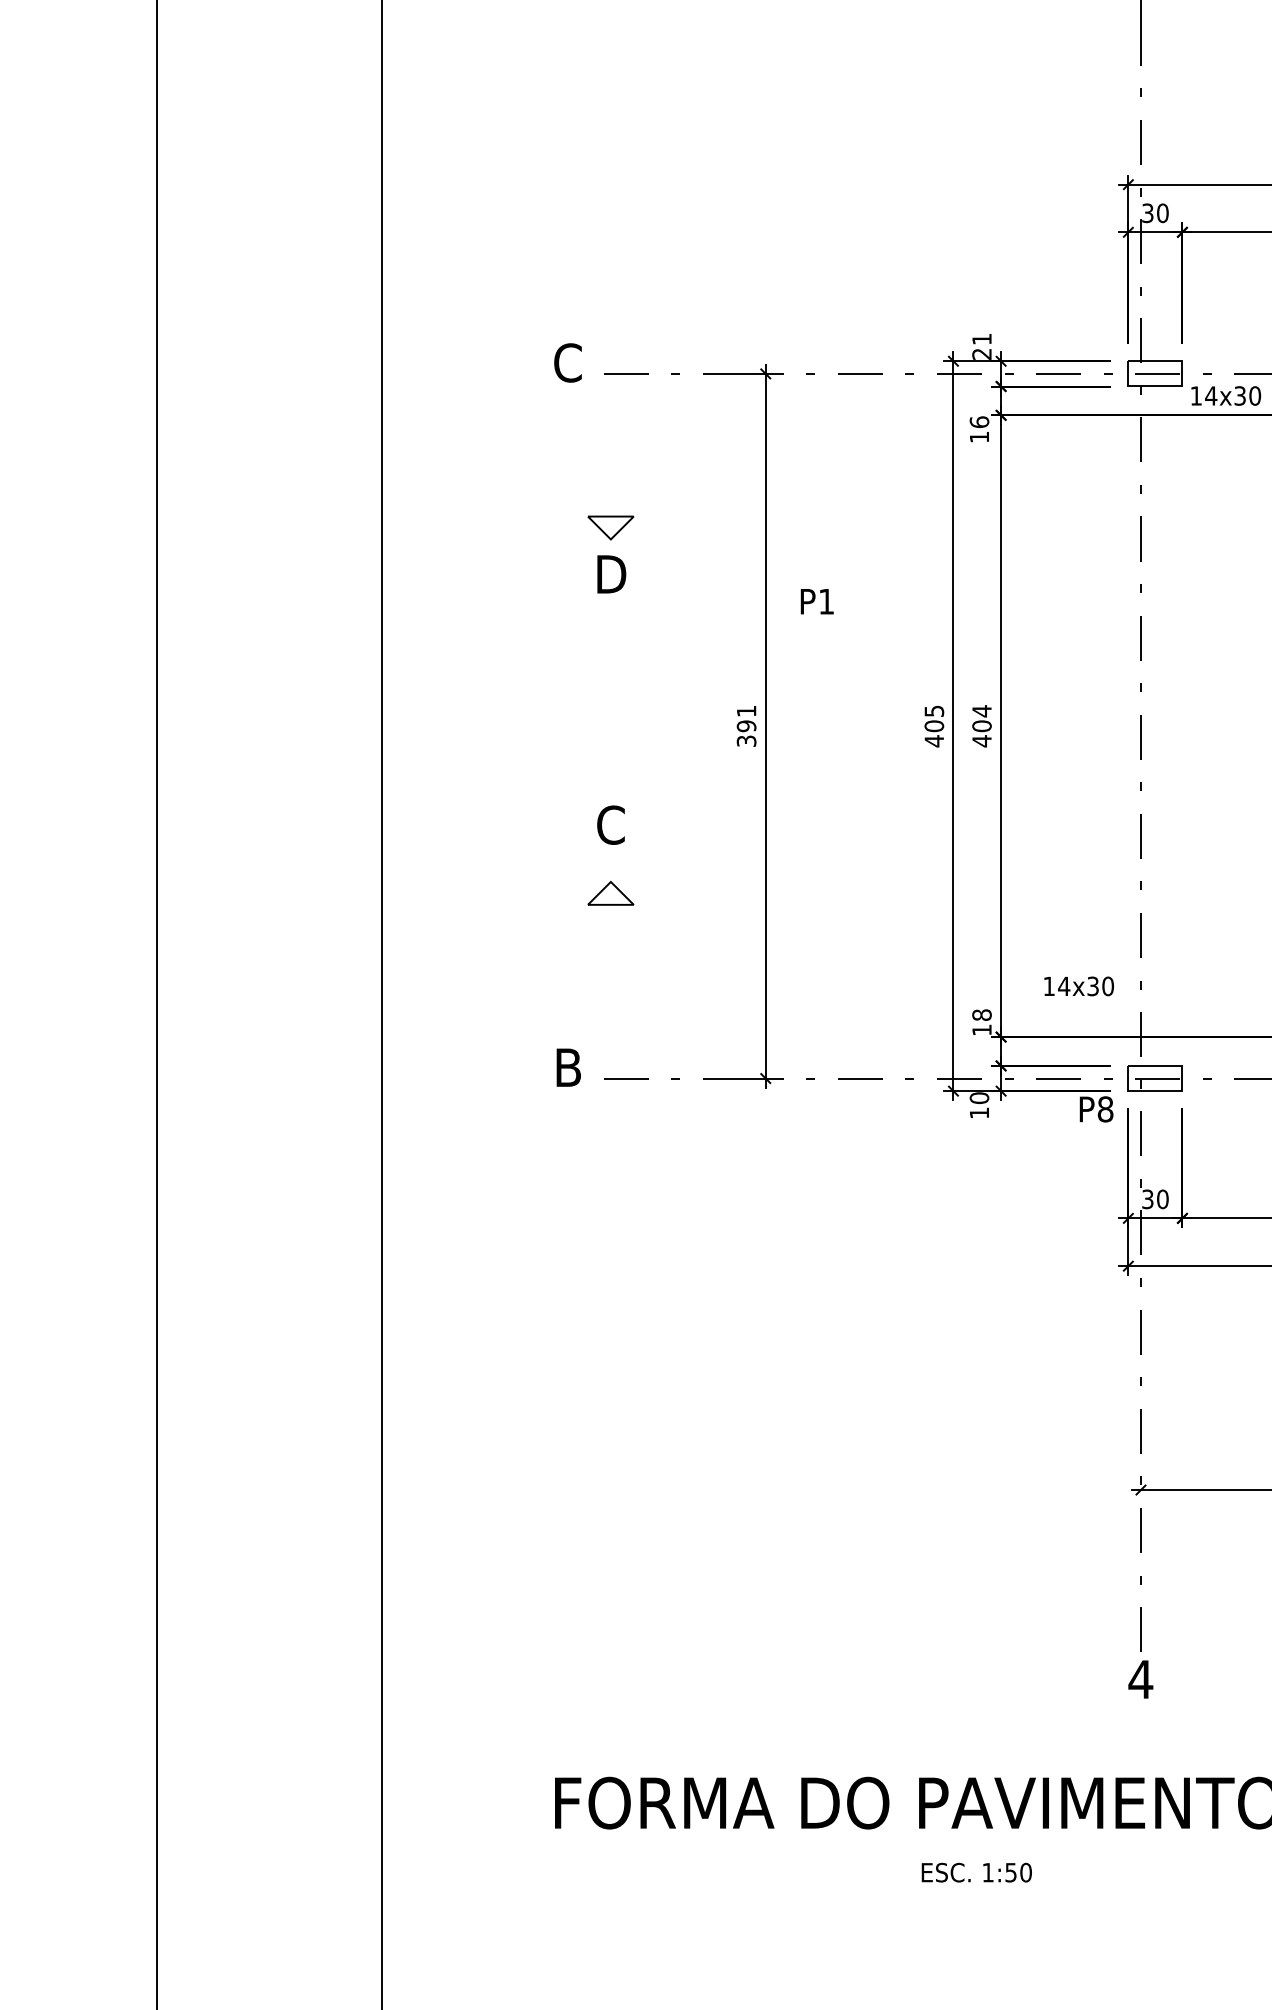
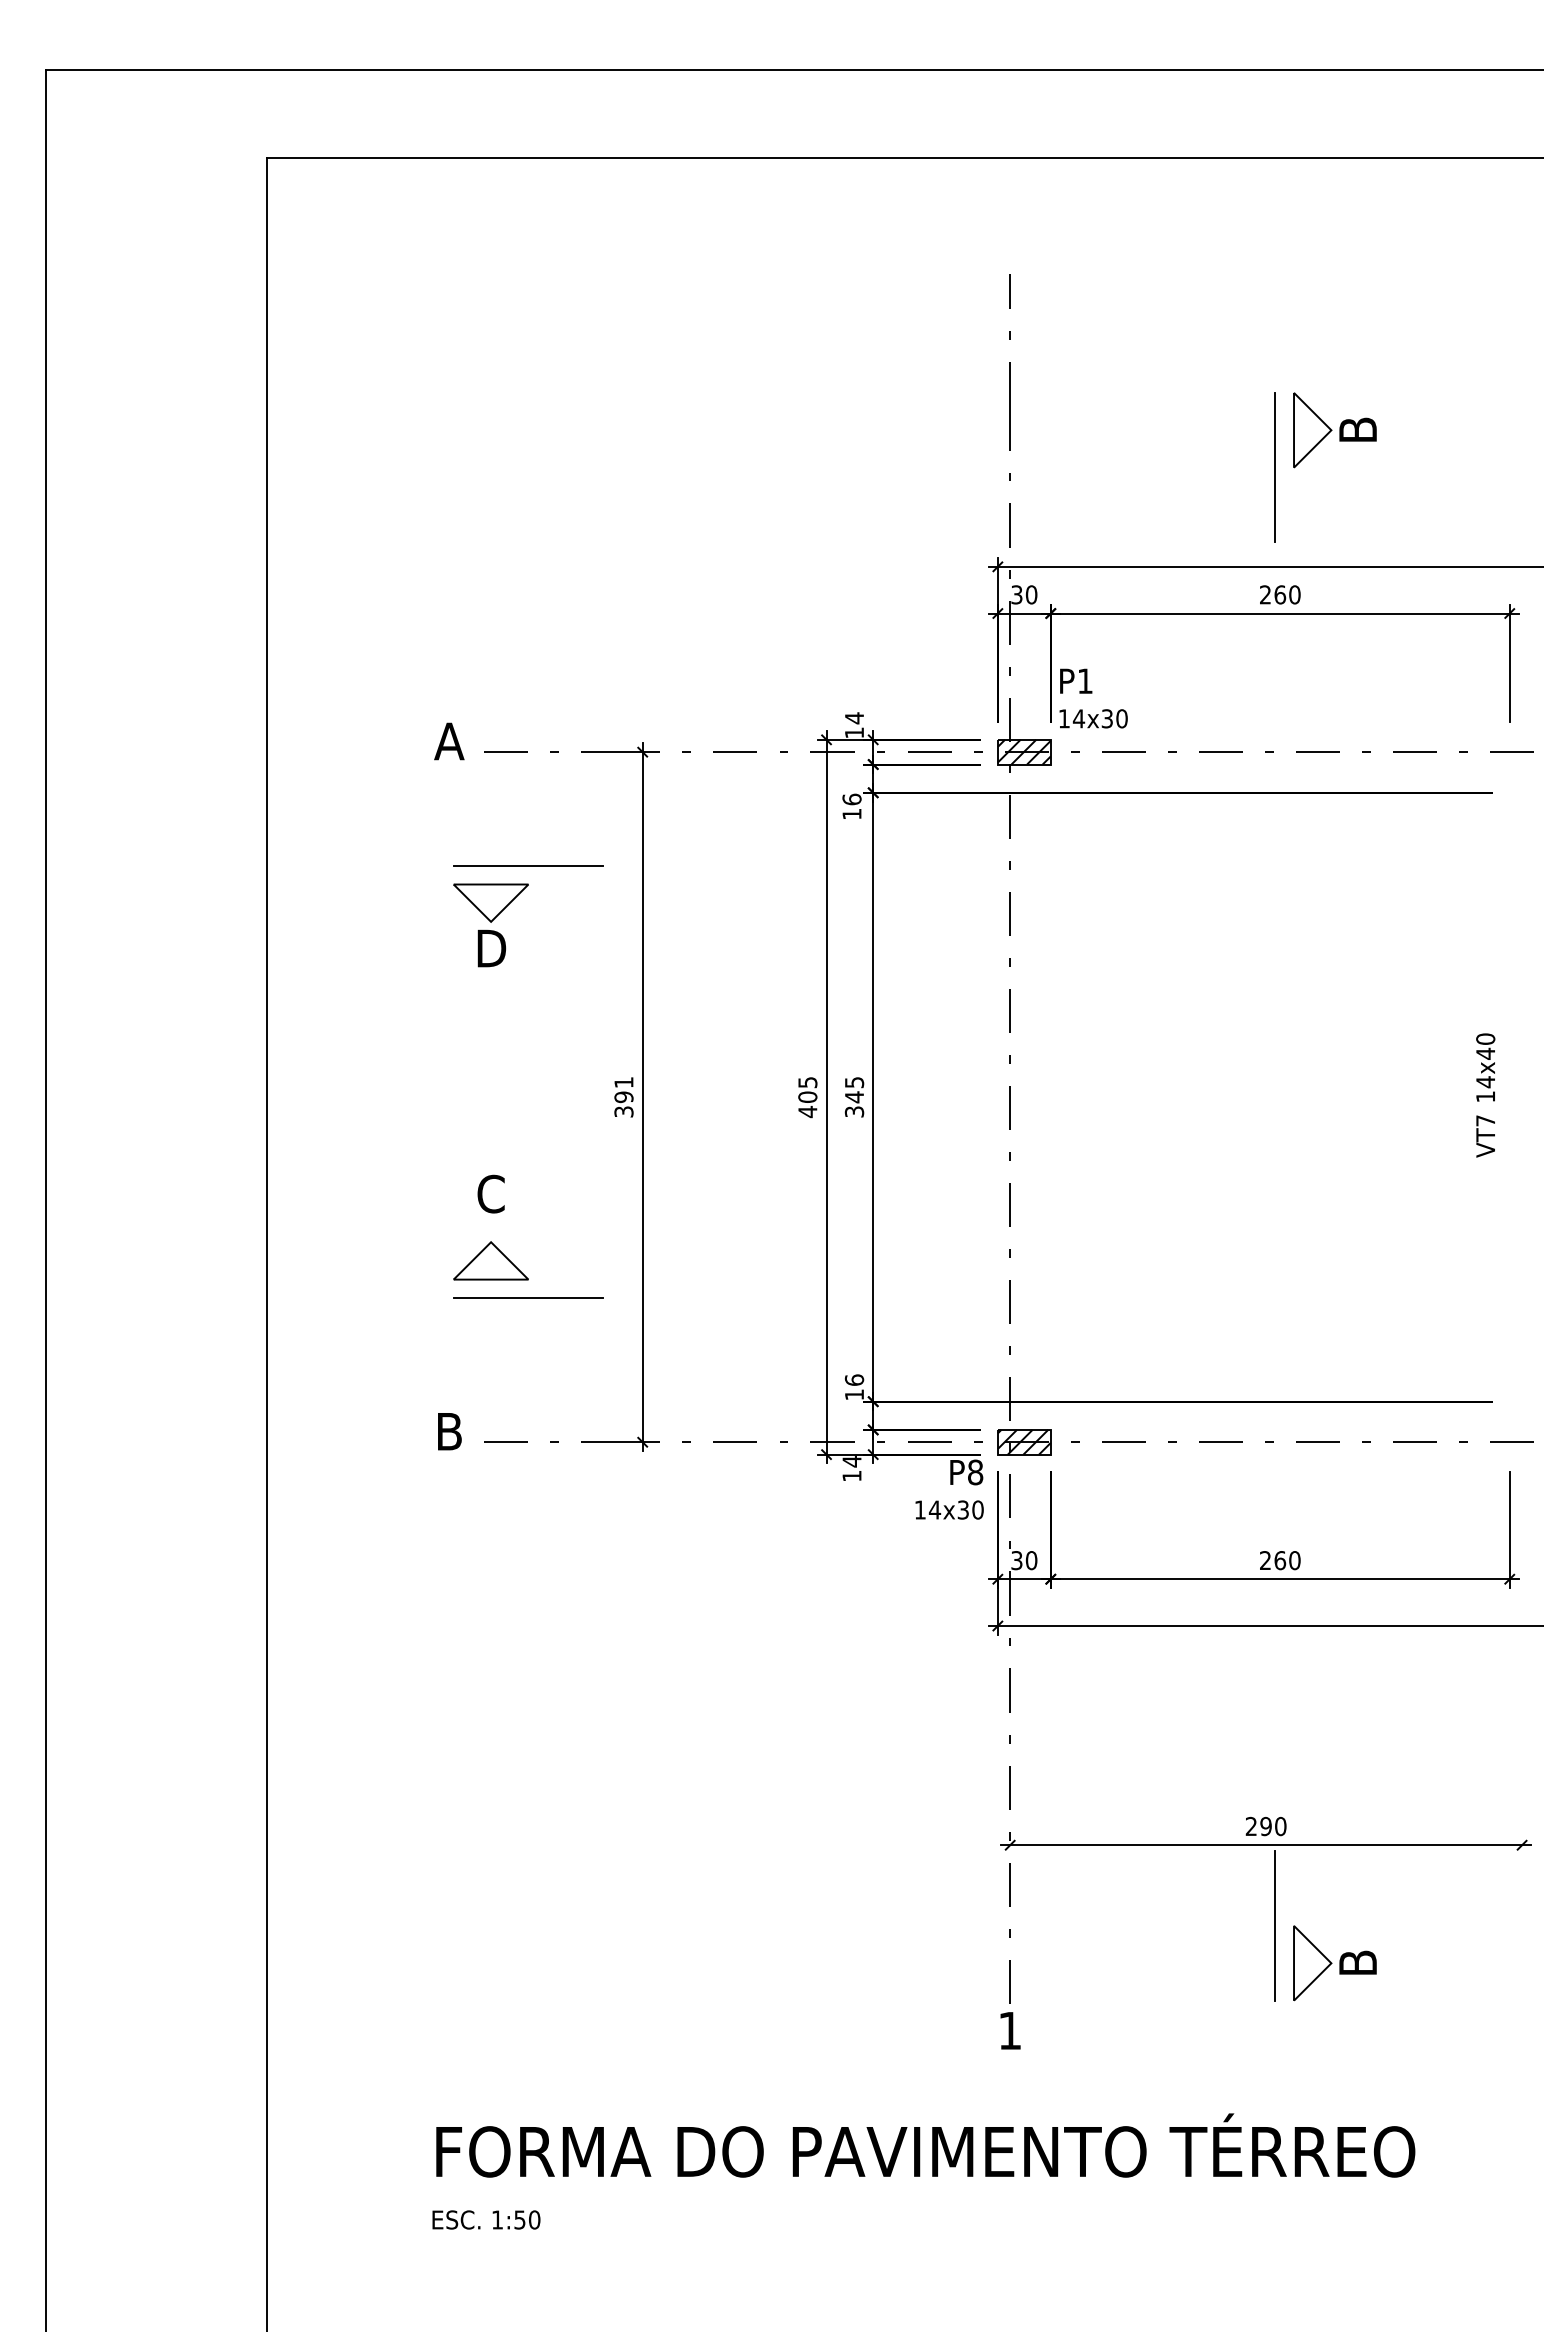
text: (980, 346) -> (853, 725), 21 -> 14
text: (568, 362) -> (449, 741), C -> A
hatch: (1154, 373) -> (1023, 751), added
text: (1226, 395) -> (1093, 718), moved
line: (649, 489) -> (528, 865), added
part: (610, 527) -> (490, 902), size x1.67
text: (817, 600) -> (1076, 680), moved
text: (981, 726) -> (854, 1097), 404 -> 345
part: (610, 892) -> (490, 1260), size x1.67
line: (649, 931) -> (528, 1298), added
text: (1079, 985) -> (949, 1509), moved
text: (980, 1014) -> (853, 1379), 18 -> 16
hatch: (1154, 1077) -> (1023, 1441), added
text: (978, 1098) -> (851, 1461), 10 -> 14
text: (1140, 1679) -> (1009, 2030), 4 -> 1
text: (976, 1872) -> (486, 2219), moved

